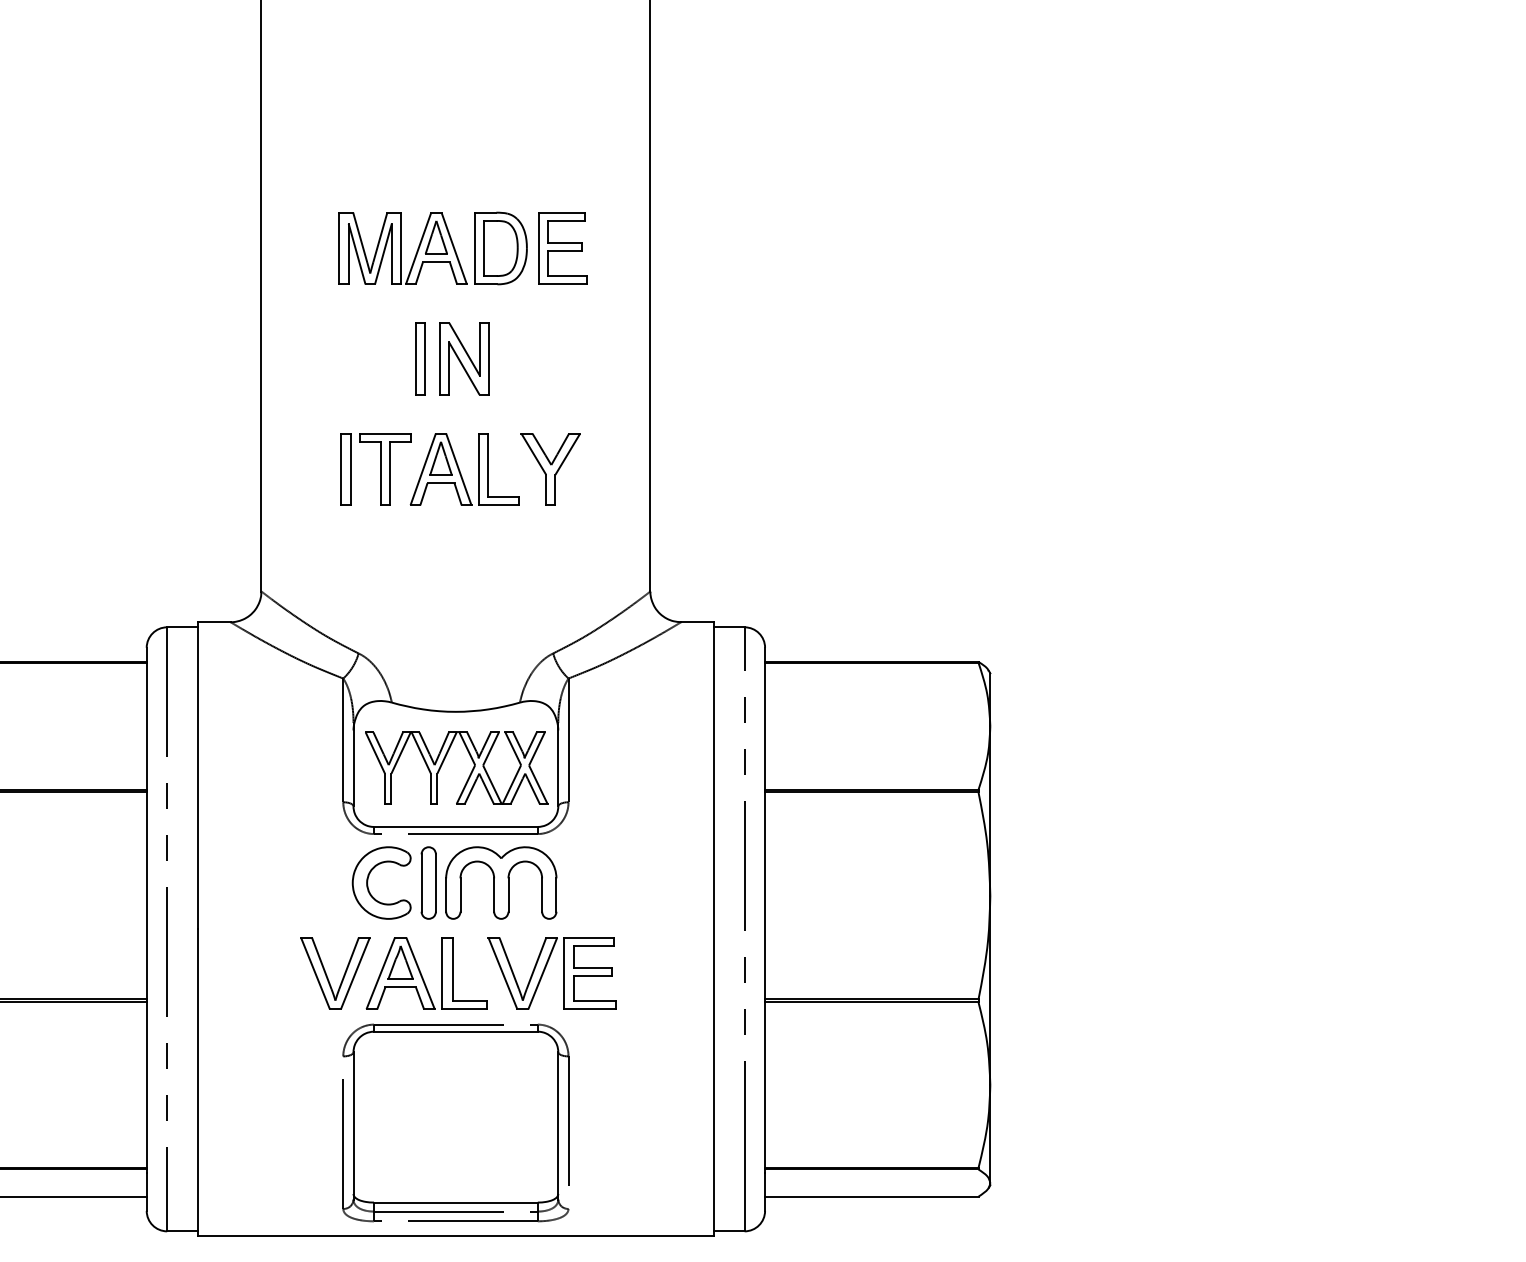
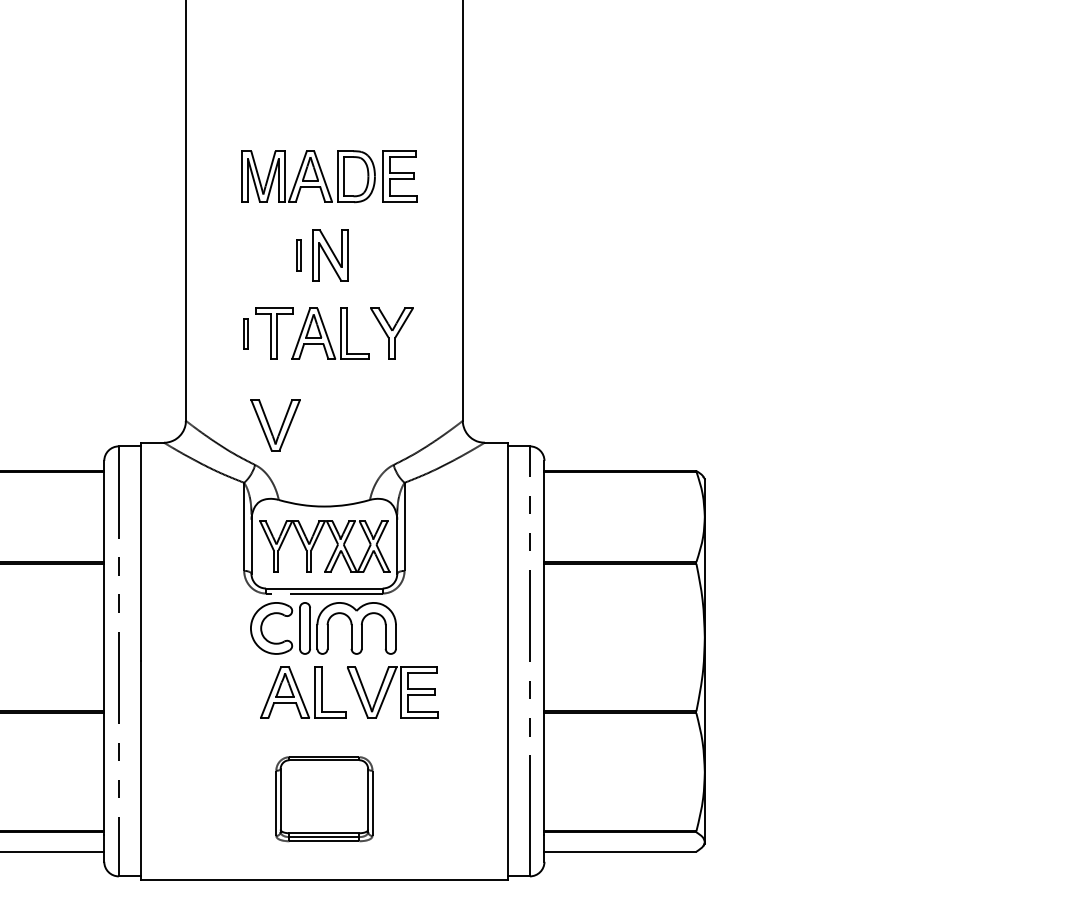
part: (420, 358) -> (299, 255), size x0.6
part: (345, 469) -> (245, 334), size x0.6
part: (343, 974) -> (281, 425), moved
part: (455, 1122) -> (324, 798), size x0.6

